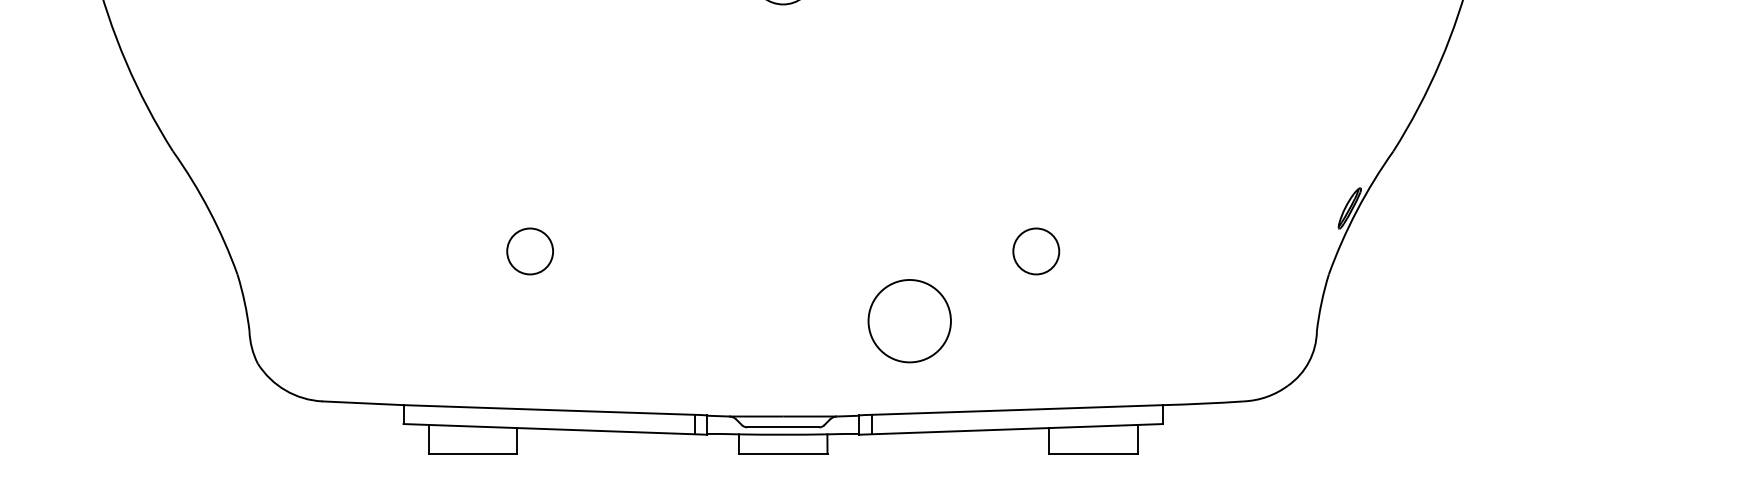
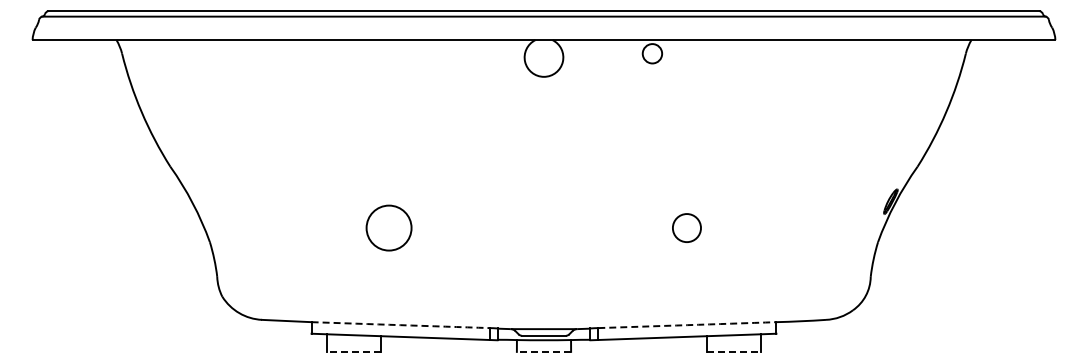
circle: (1035, 250) -> (686, 227), moved
circle: (530, 252) -> (389, 228), size x1.6
circle: (909, 320) -> (621, 270), removed
arc: (548, 410) -> (400, 325), solid -> dashed
arc: (1017, 410) -> (687, 325), solid -> dashed
line: (472, 453) -> (353, 351), solid -> dashed
line: (782, 453) -> (543, 351), solid -> dashed
line: (1094, 453) -> (734, 351), solid -> dashed

